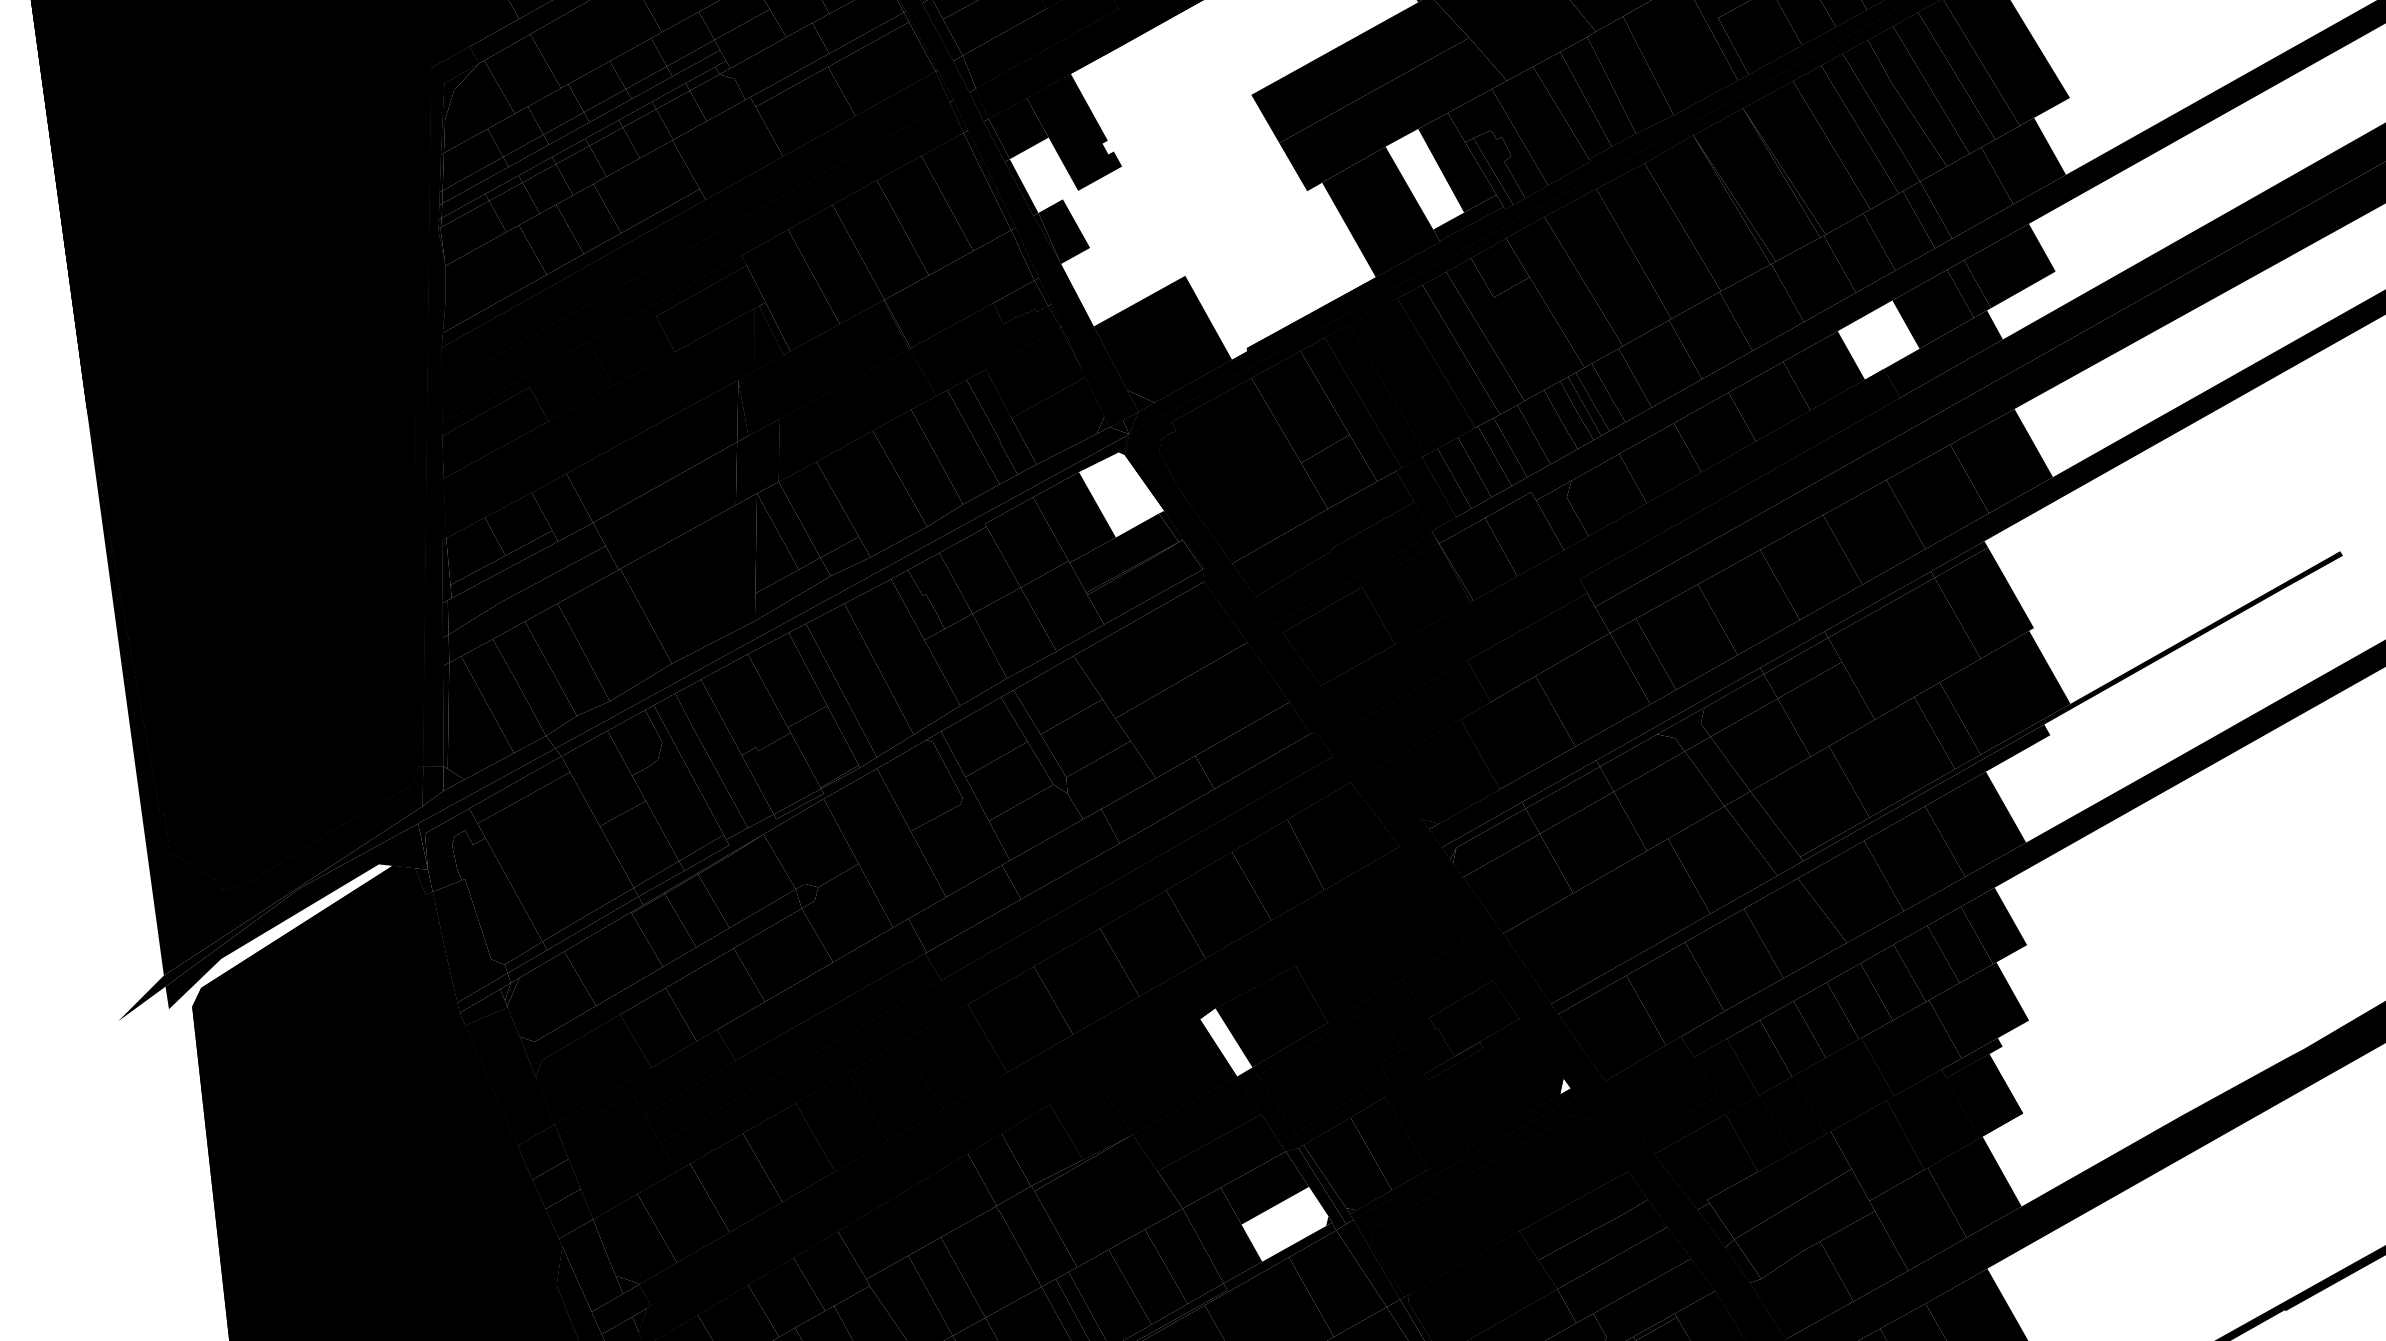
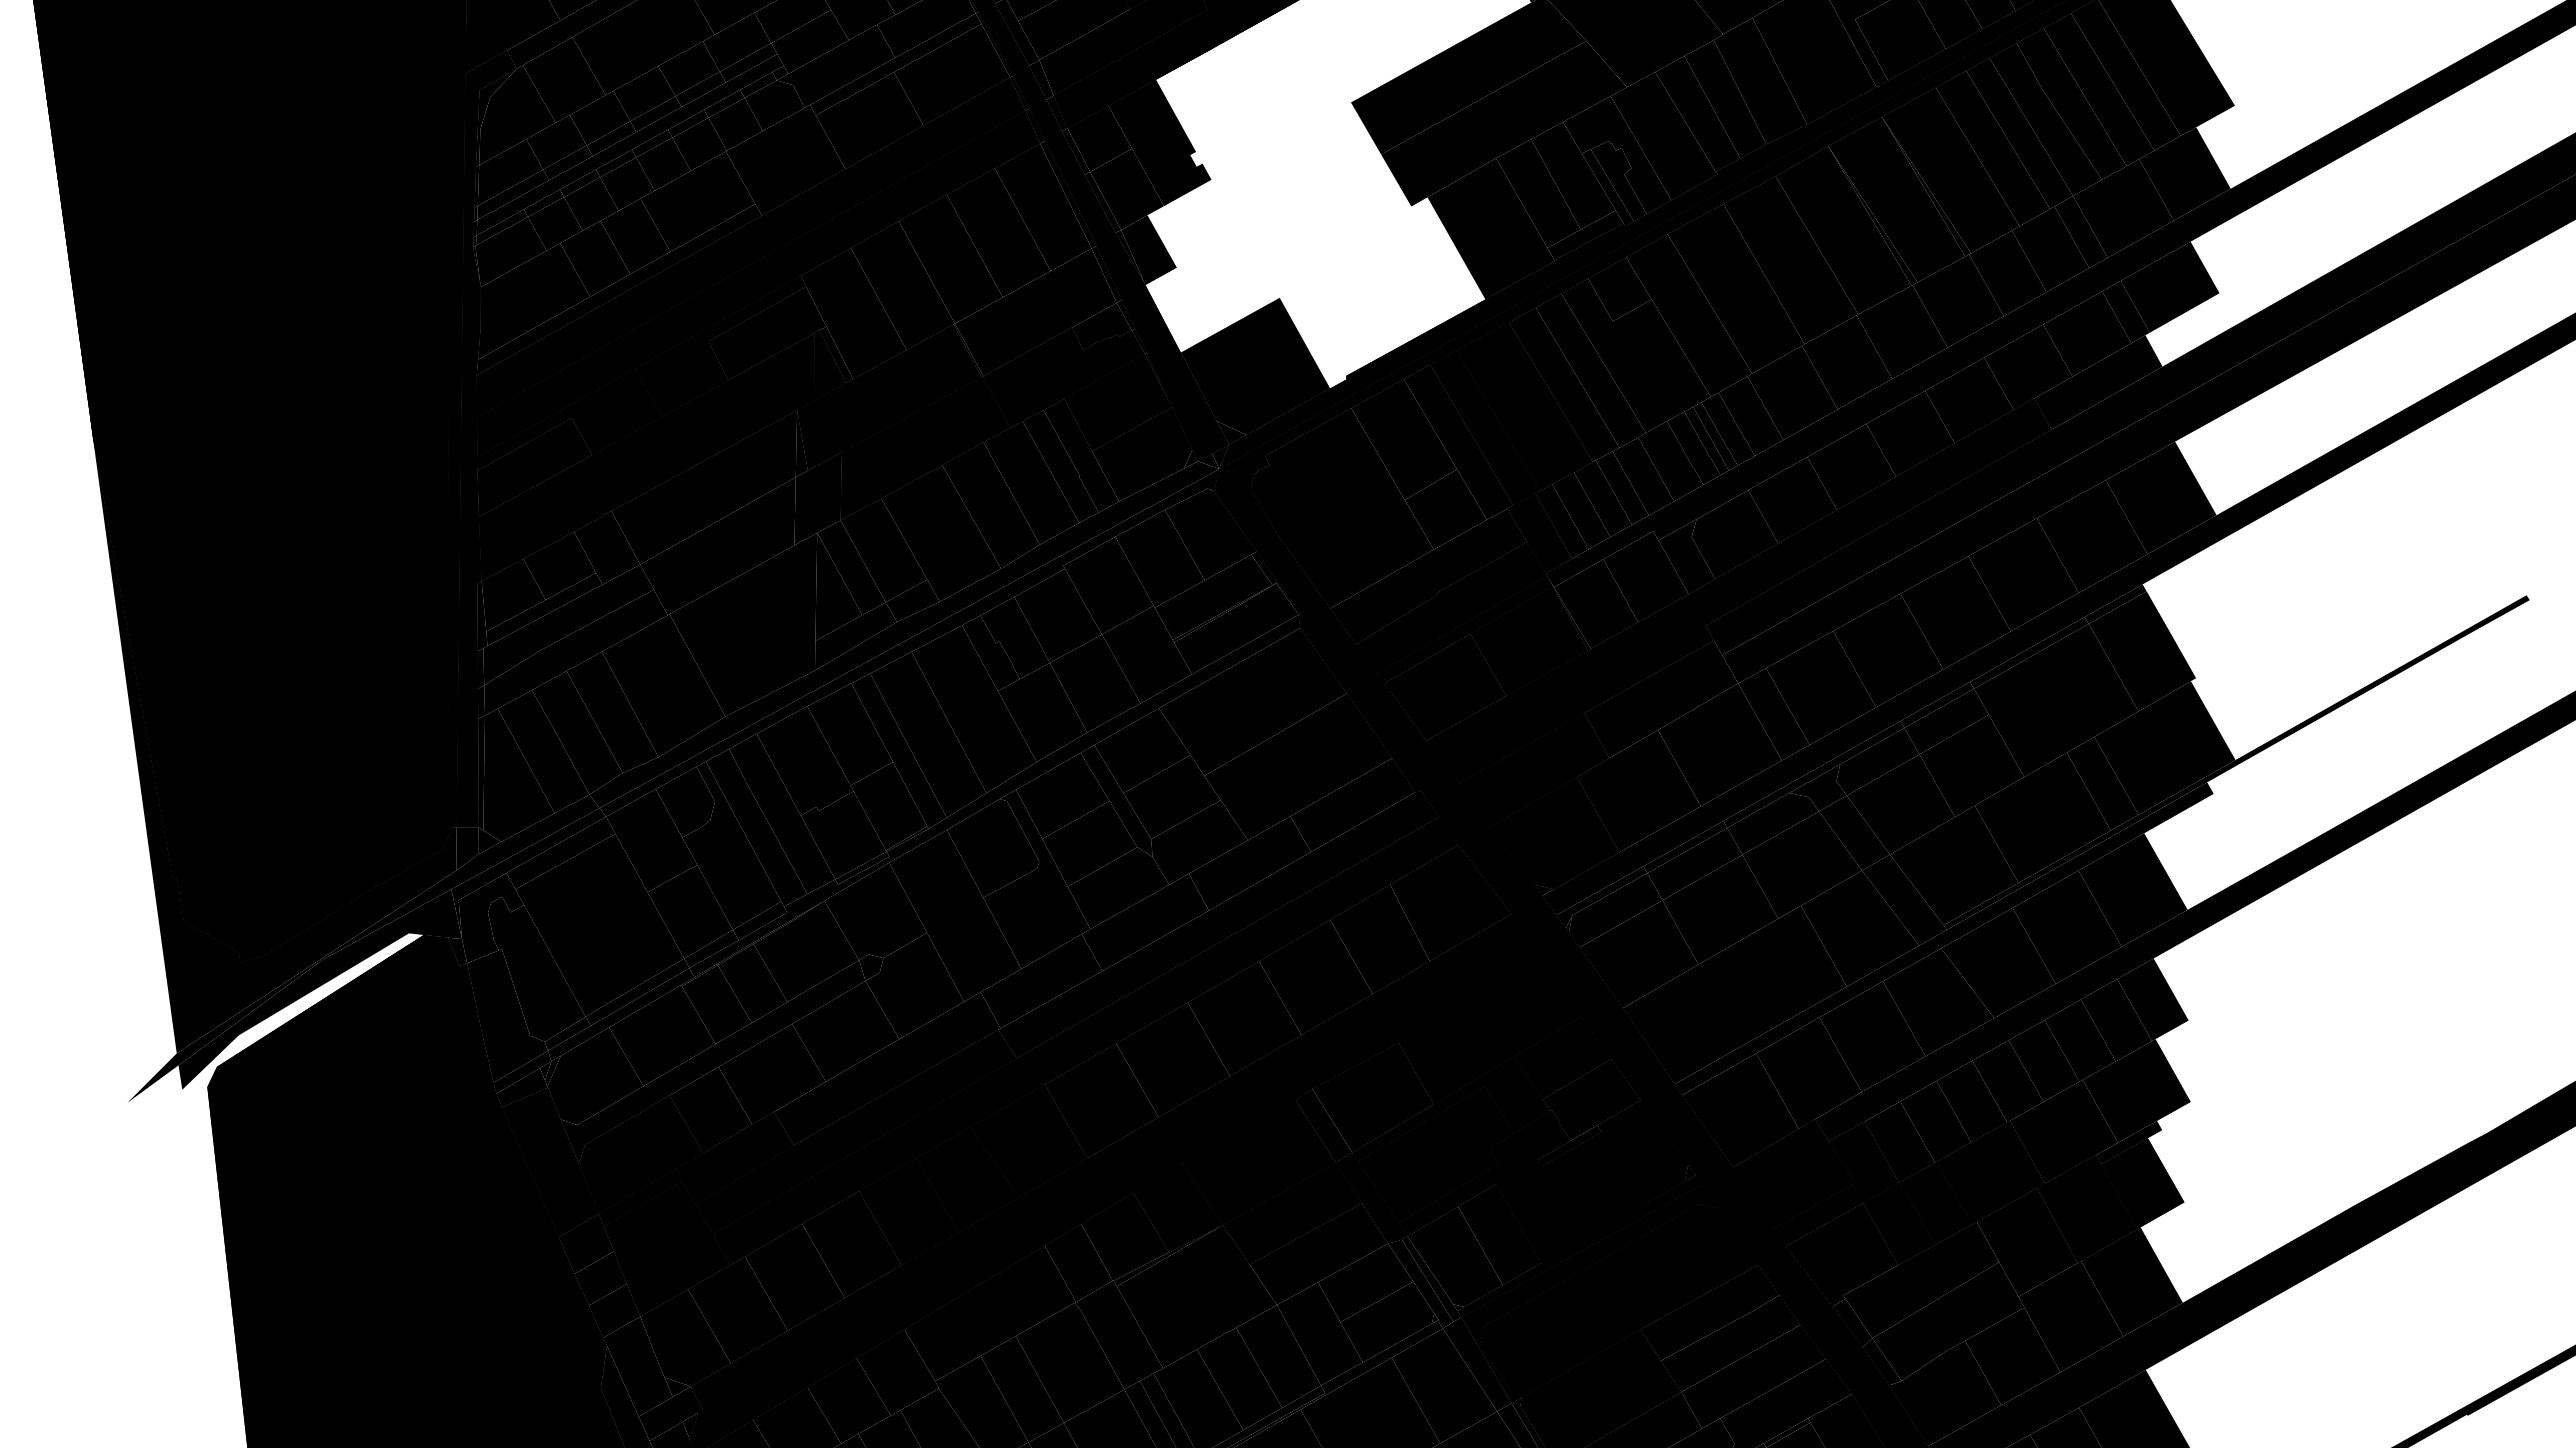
fill: (1044, 174) -> (1127, 188), added
fill: (1424, 179) -> (1537, 193), added
fill: (1878, 340) -> (2028, 367), added
fill: (1121, 495) -> (1210, 534), added
fill: (1225, 1042) -> (1323, 1125), added
fill: (1565, 1085) -> (1690, 1172), added
fill: (1285, 1223) -> (1387, 1321), added

